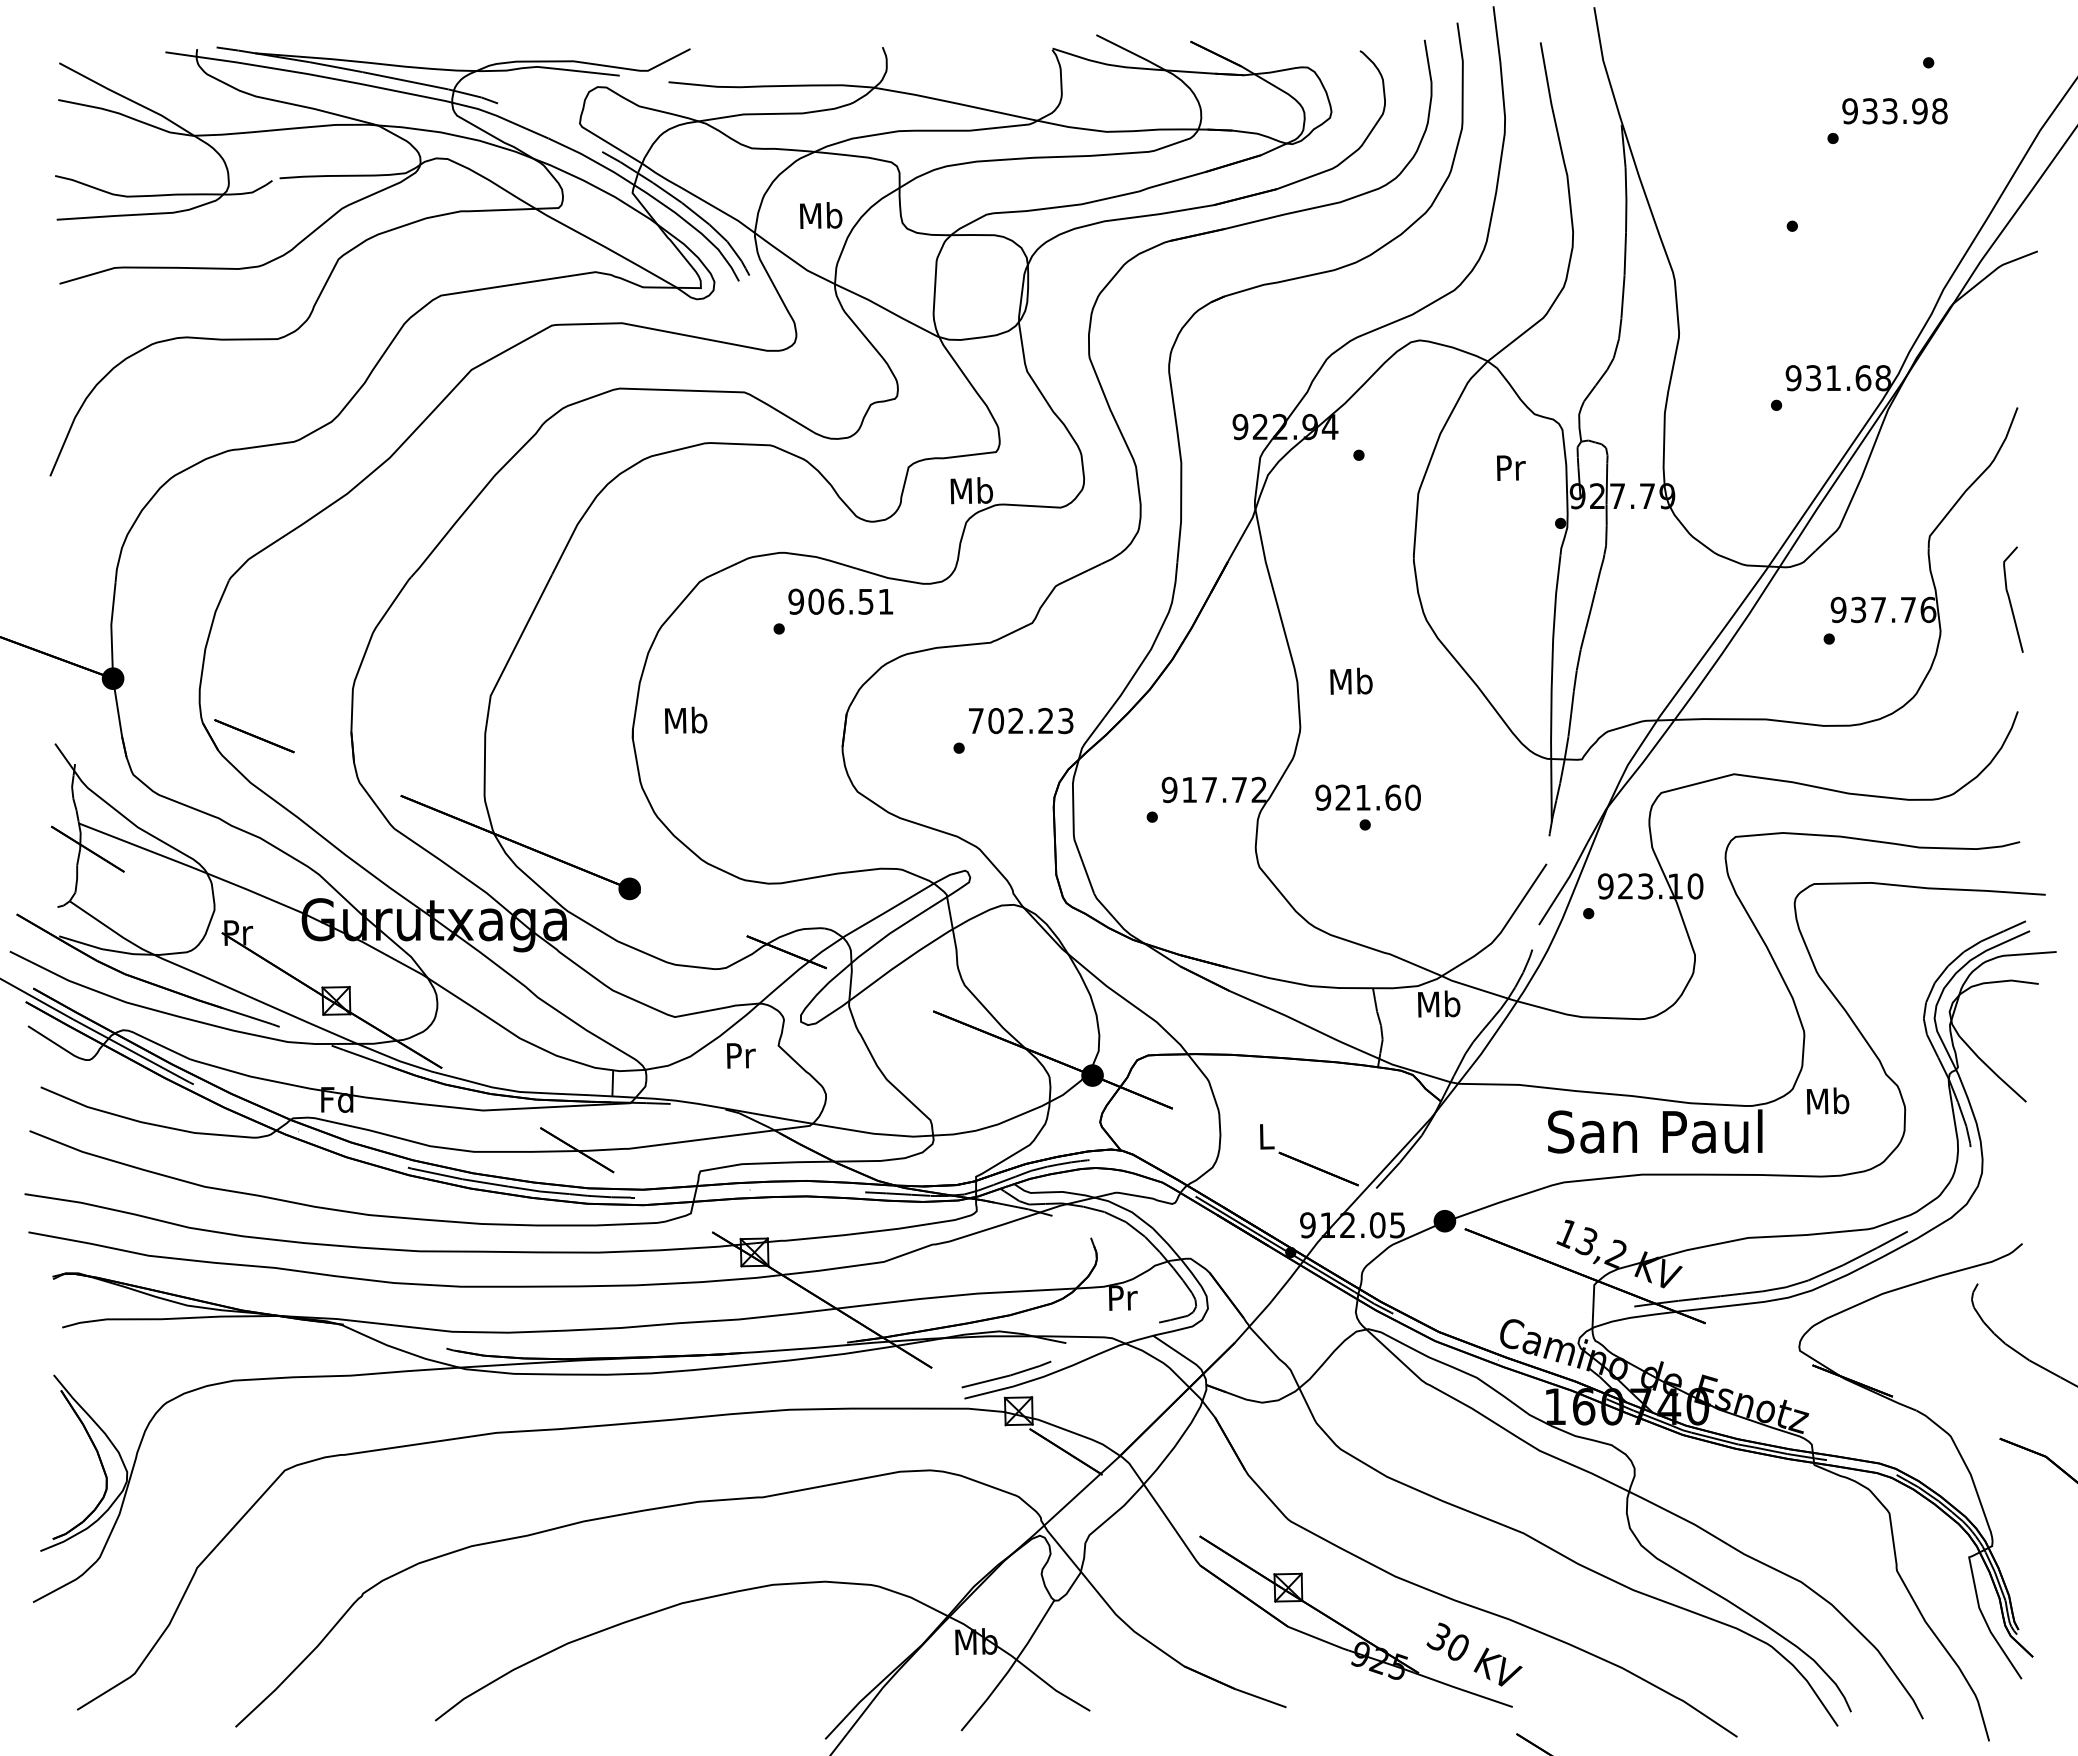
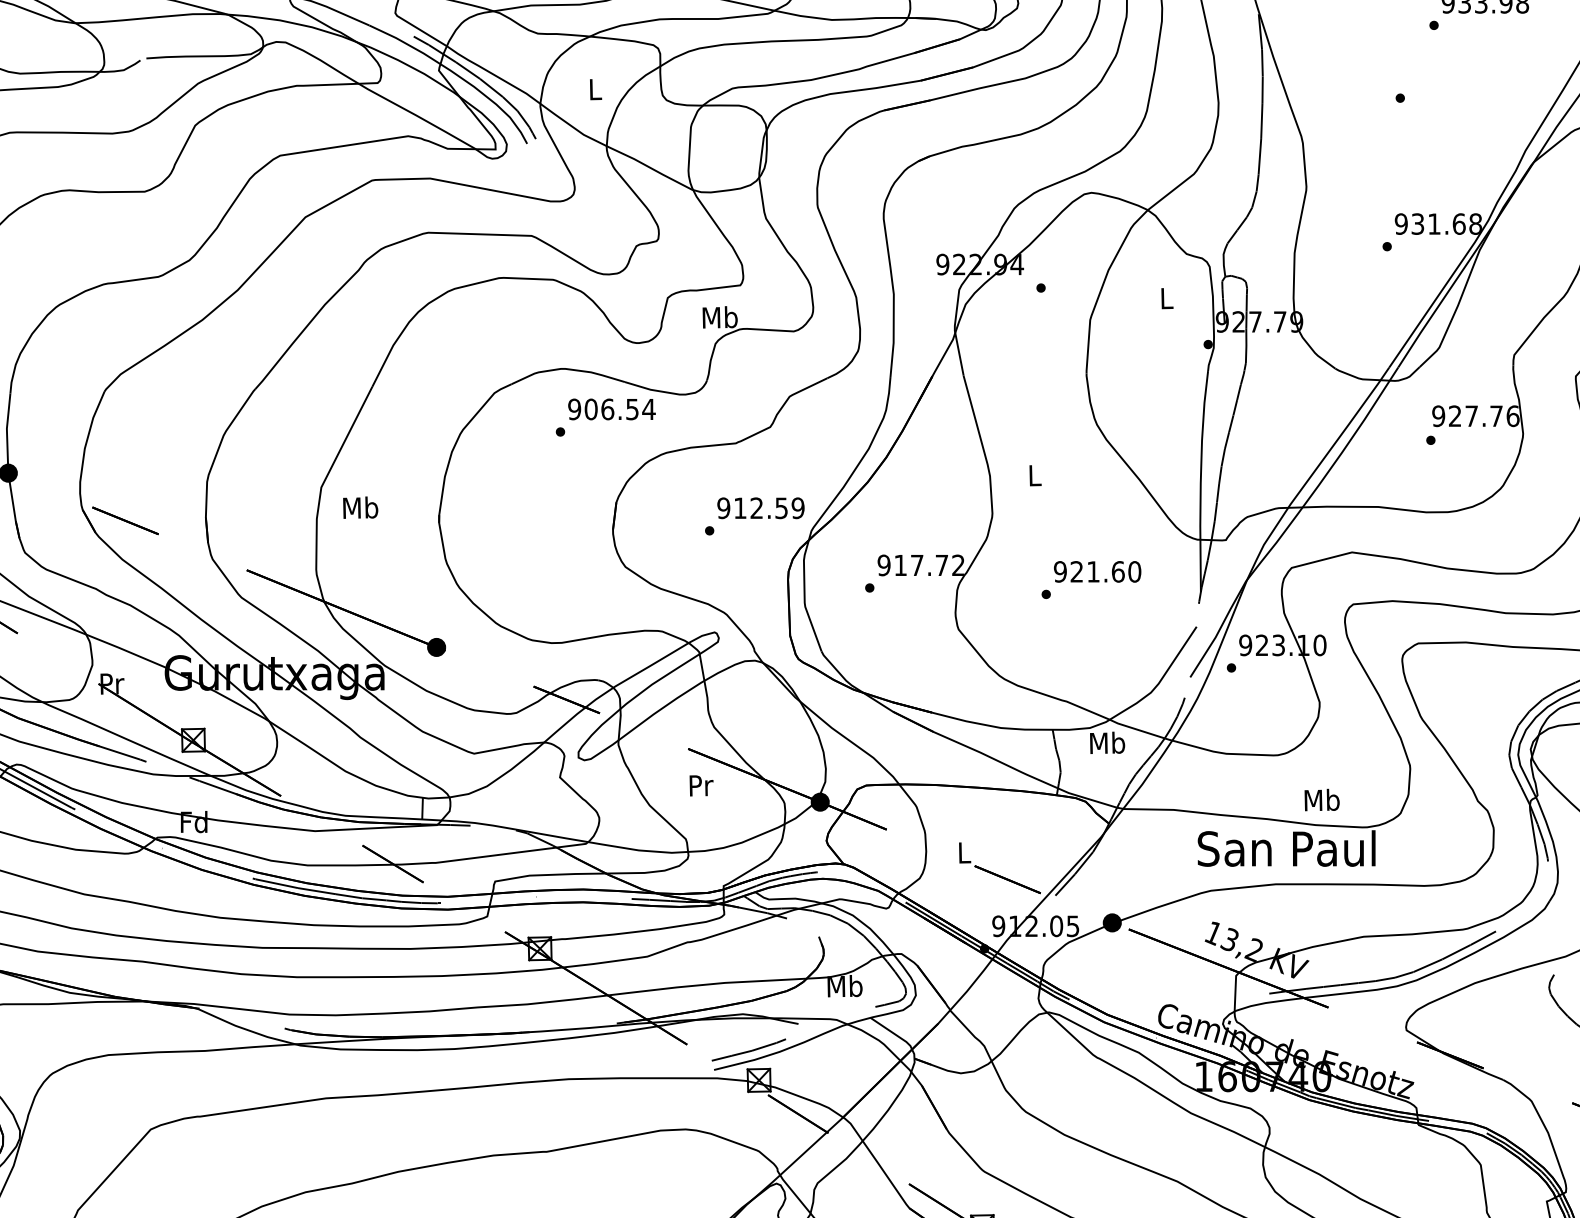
text: (821, 215) -> (595, 89), Mb -> L
text: (1511, 467) -> (1167, 298), Pr -> L
text: (885, 601) -> (648, 409), 906.51 -> 906.54
text: (1858, 610) -> (1455, 416), 937.76 -> 927.76
text: (1351, 680) -> (1034, 474), Mb -> L
text: (686, 719) -> (360, 507), moved
text: (1020, 720) -> (760, 507), 702.23 -> 912.59
text: (1367, 797) -> (1097, 571), moved
text: (741, 1055) -> (701, 785), moved
text: (1828, 1100) -> (1322, 799), moved
text: (1122, 1297) -> (845, 986), Pr -> Mb

